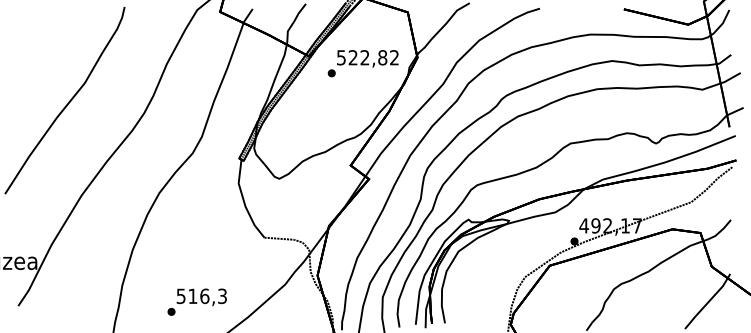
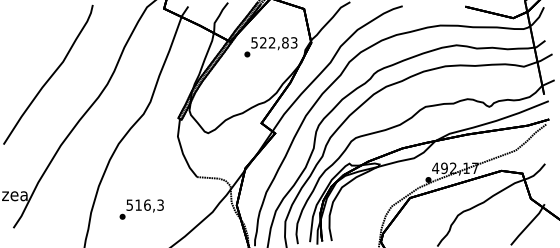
text: (394, 57) -> (294, 42), 522,82 -> 522,83
text: (196, 301) -> (141, 209), moved

